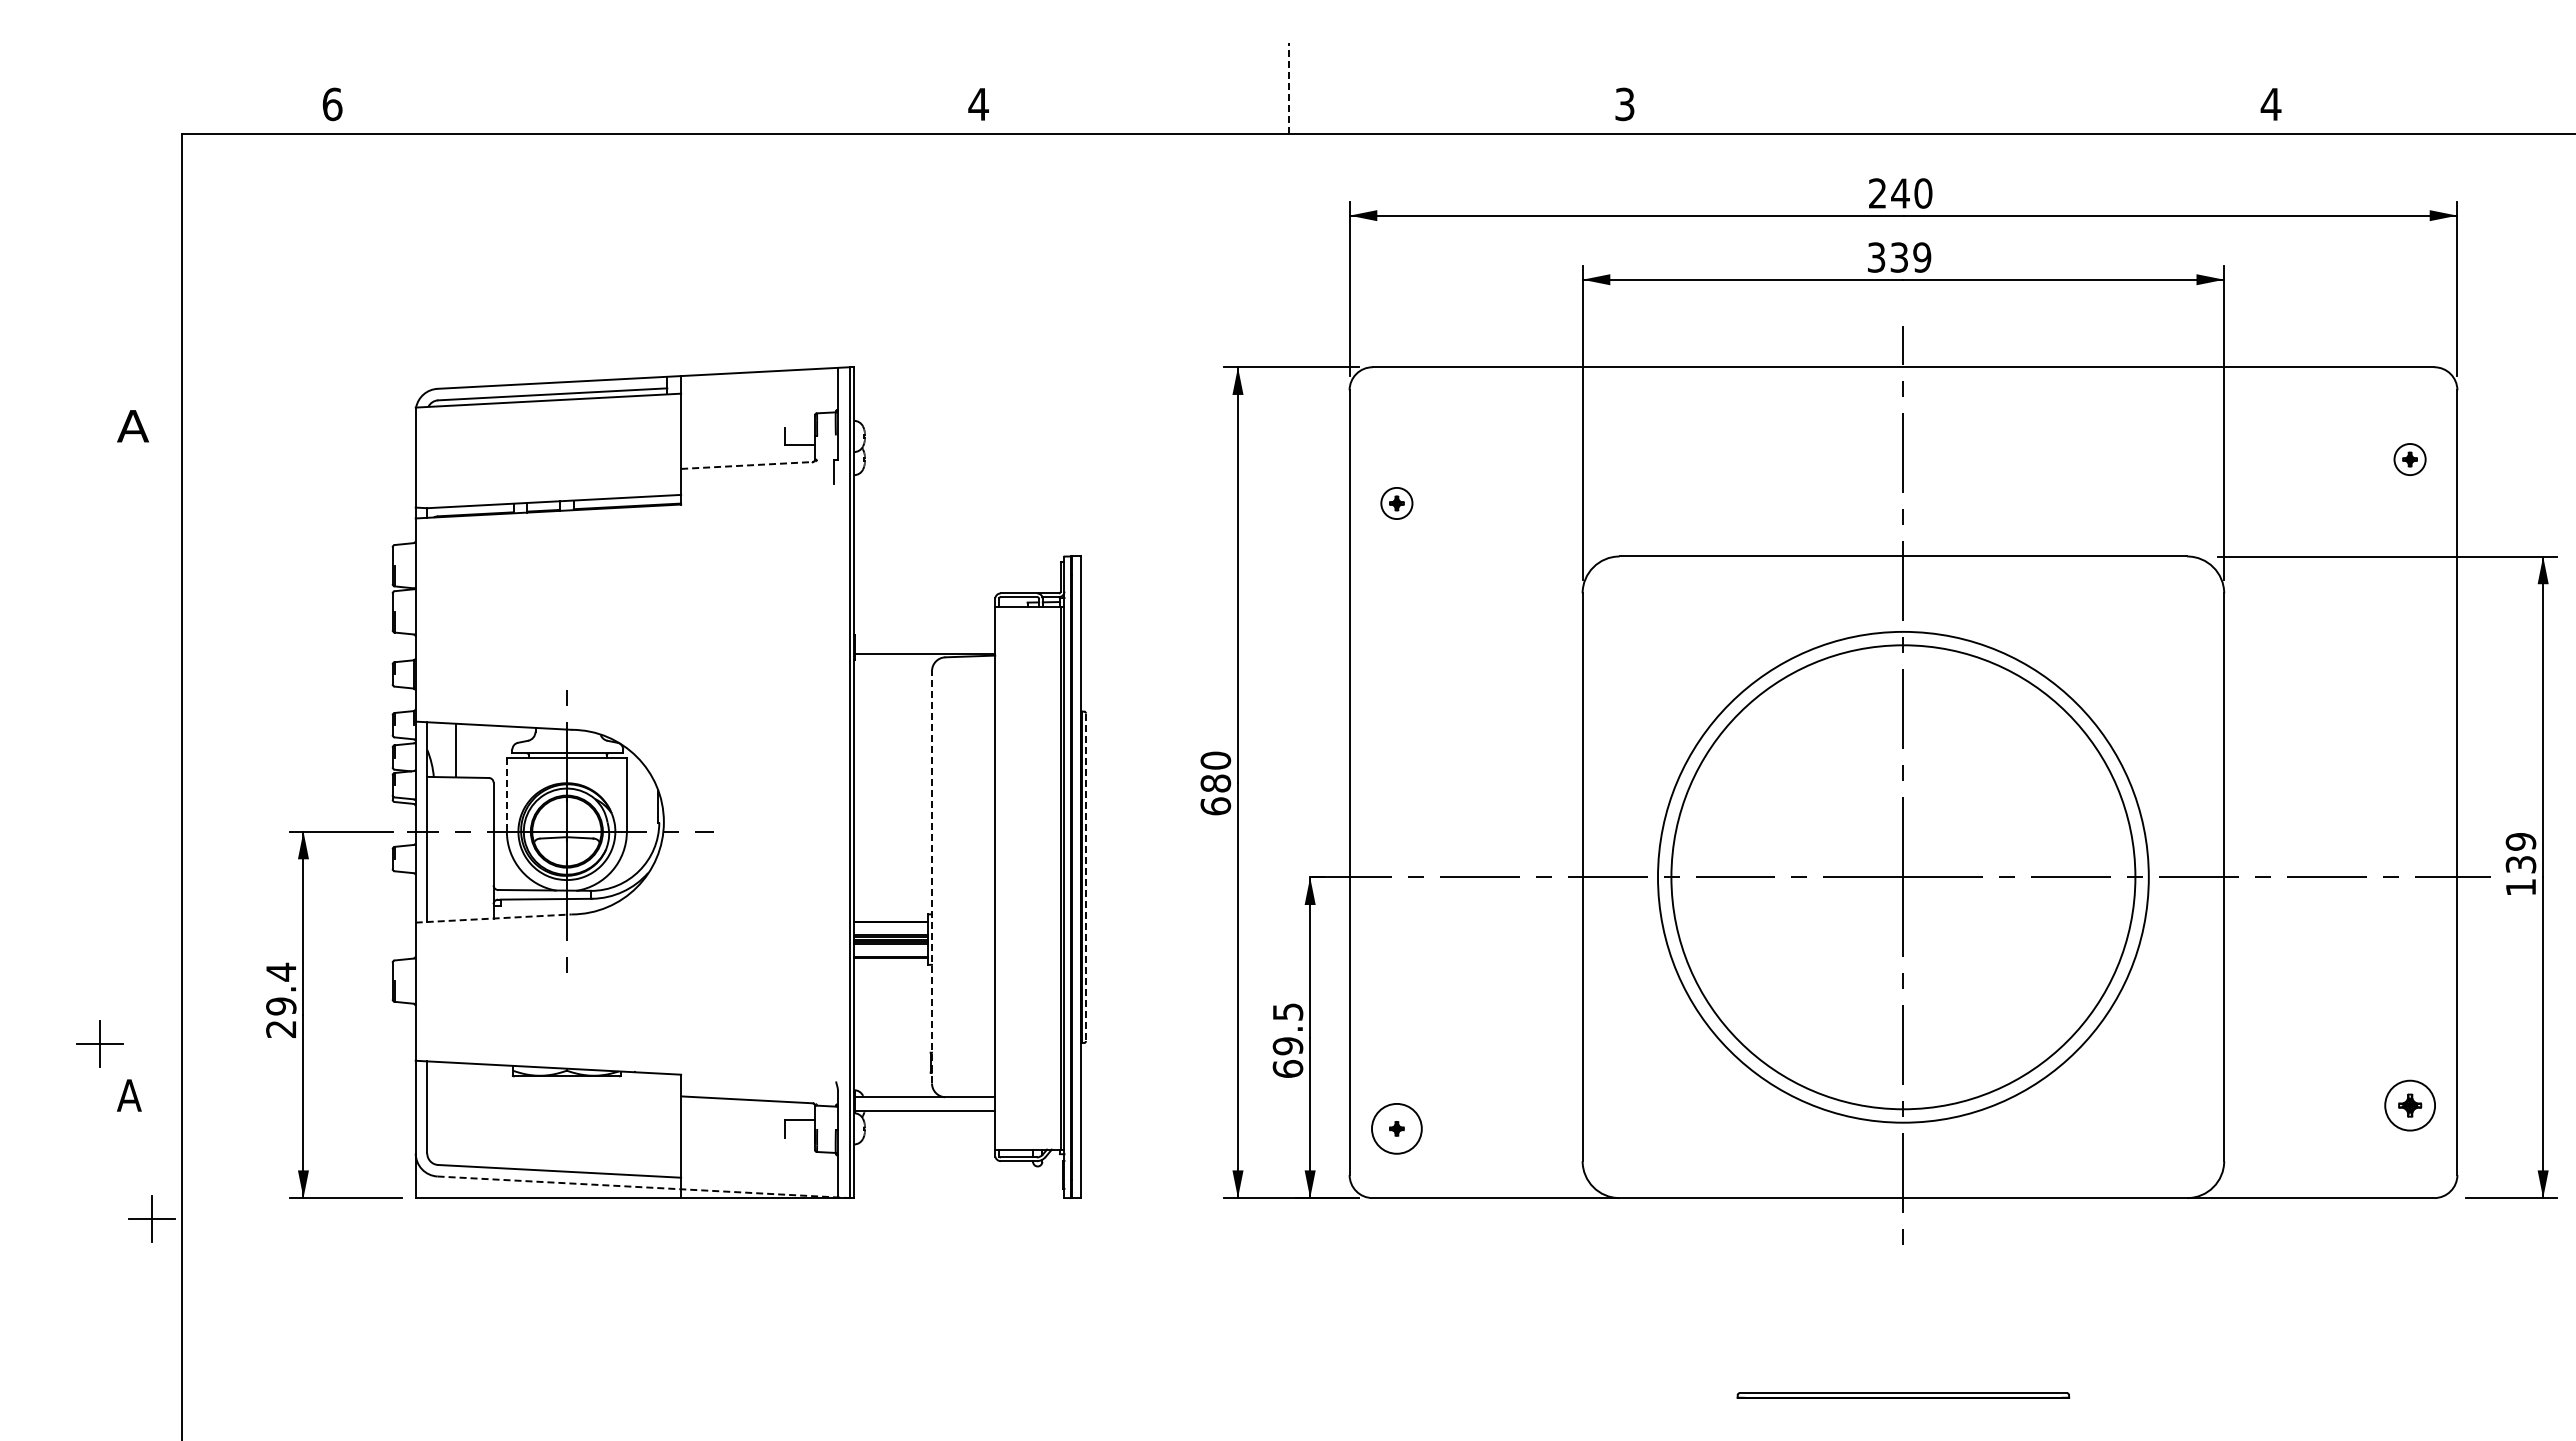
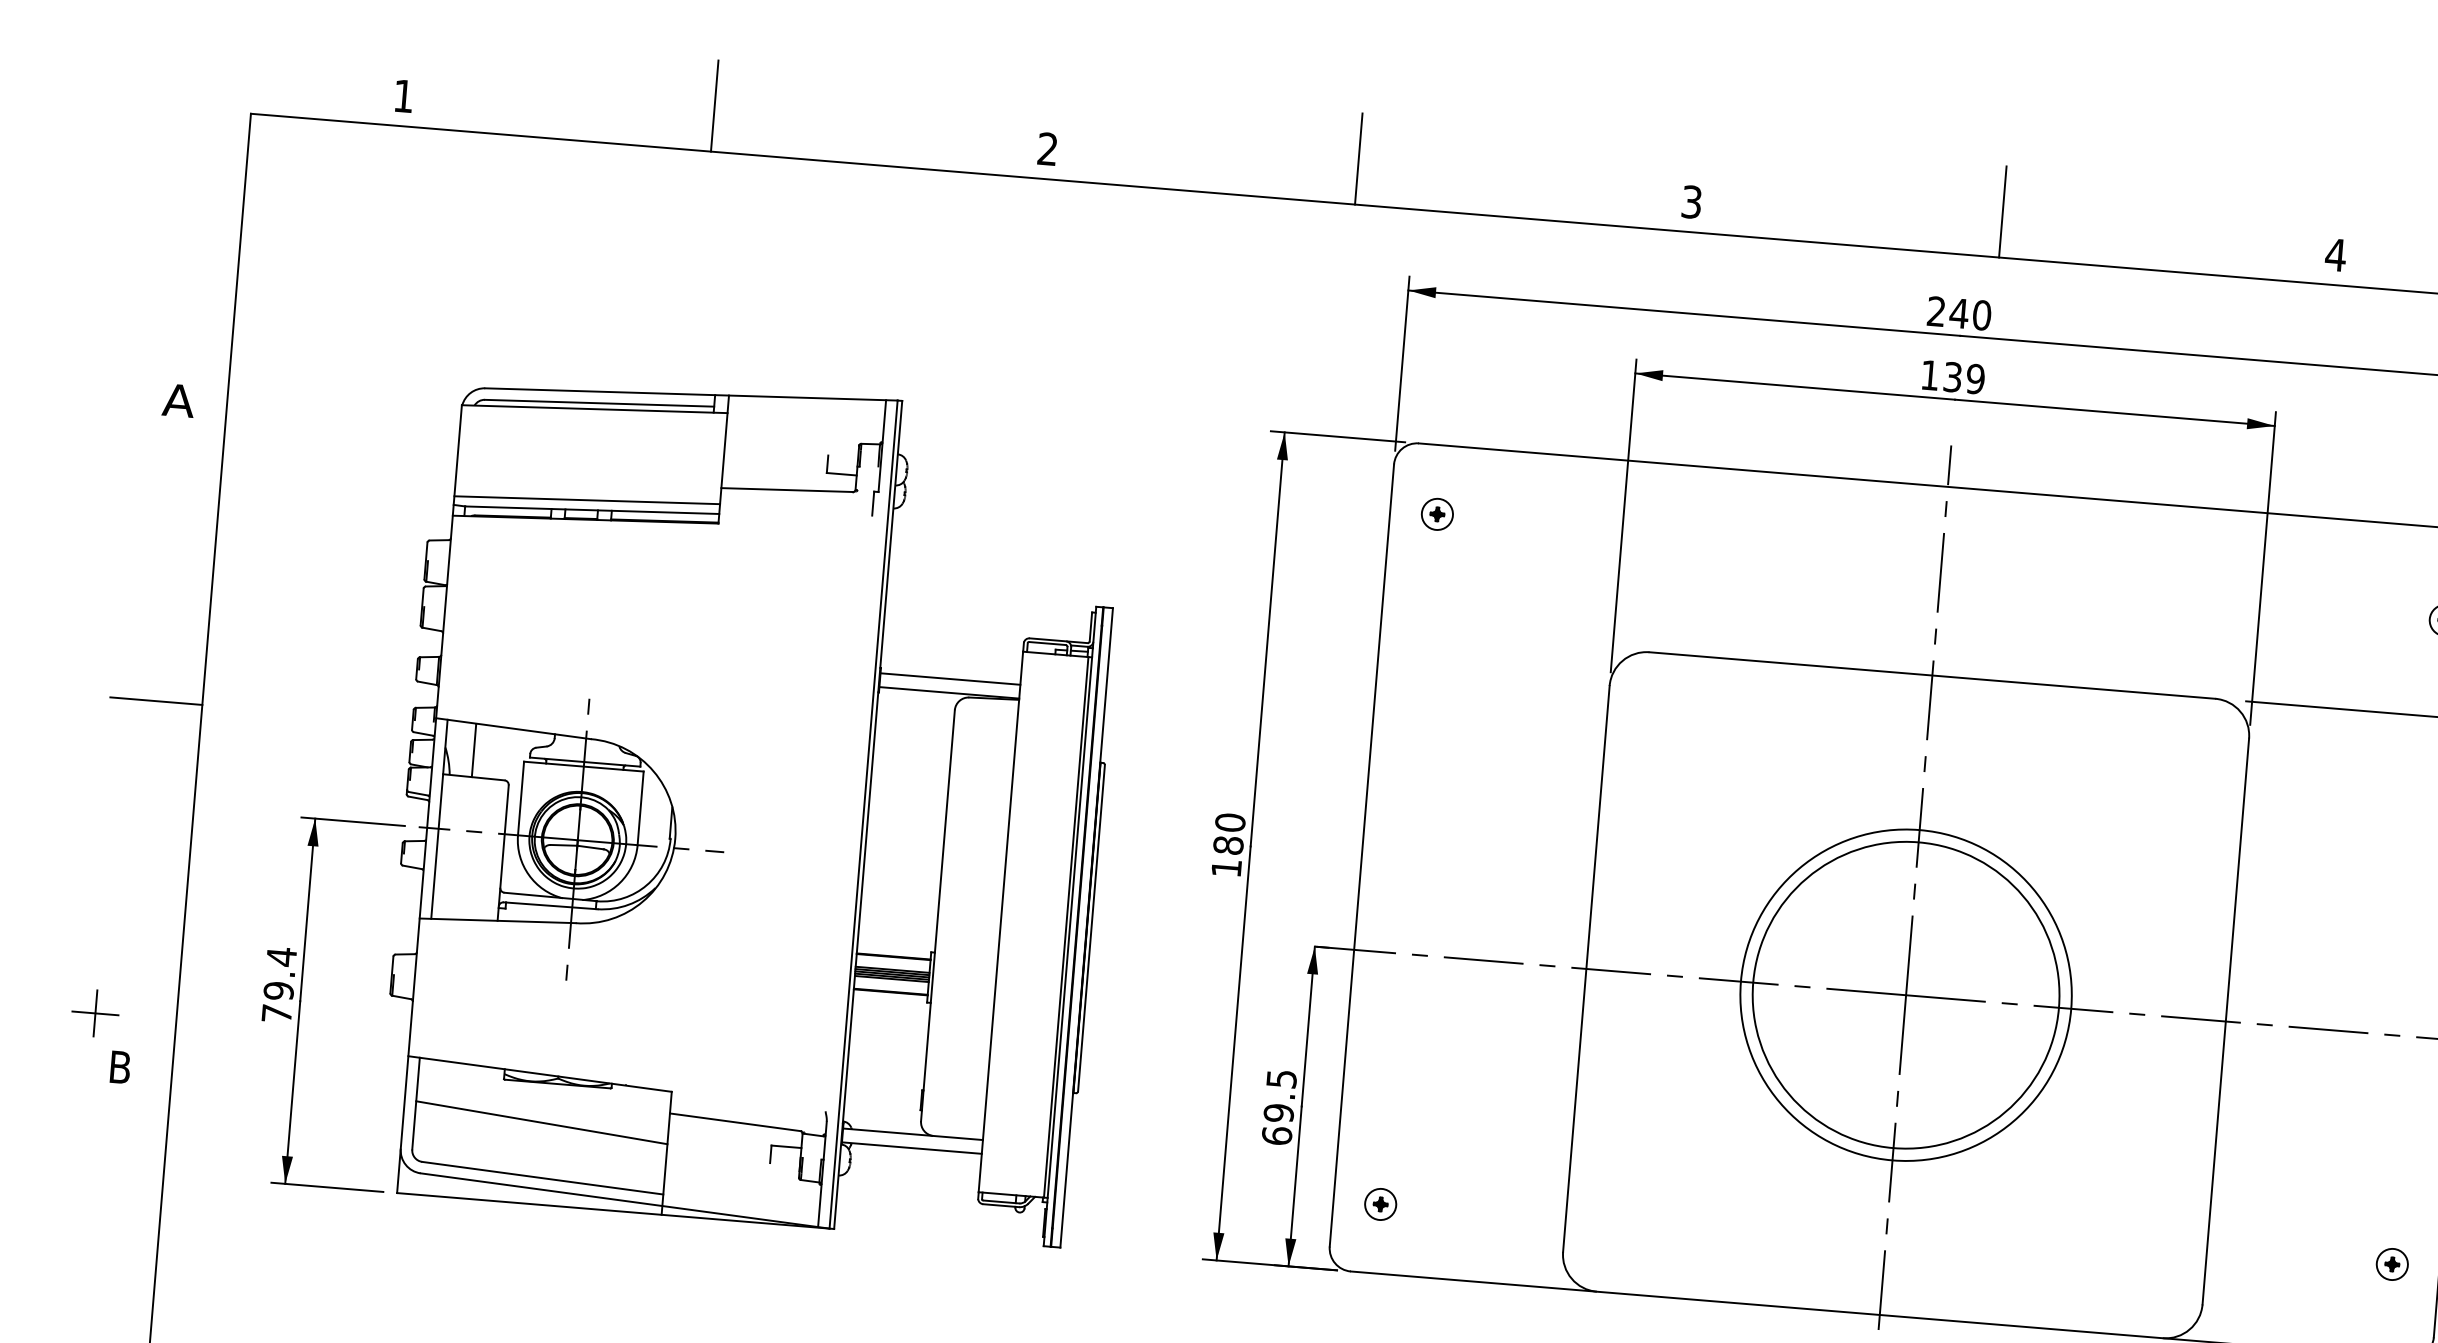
line: (643, 88) -> (715, 105), added
line: (1289, 88) -> (1358, 158), dashed -> solid
line: (1935, 88) -> (2002, 211), added
text: (978, 103) -> (1047, 148), 4 -> 2
text: (332, 104) -> (403, 96), 6 -> 1
text: (1876, 257) -> (1930, 375), 339 -> 139
line: (746, 465) -> (786, 490), dashed -> solid
line: (548, 491) -> (587, 499), added
part: (1396, 503) -> (1437, 514), moved
line: (924, 640) -> (949, 679), added
line: (135, 727) -> (156, 701), added
line: (506, 794) -> (520, 798), dashed -> solid
text: (1215, 806) -> (1226, 868), 680 -> 180
line: (932, 876) -> (938, 914), dashed -> solid
circle: (1903, 876) -> (1906, 994), size x0.62
line: (1086, 877) -> (1091, 928), dashed -> solid
circle: (1903, 877) -> (1906, 995), size x0.71
line: (494, 918) -> (498, 920), dashed -> solid
text: (280, 1029) -> (276, 1013), 29.4 -> 79.4
text: (128, 1095) -> (119, 1067), A -> B
part: (2409, 1105) -> (2391, 1264), size x0.62
line: (554, 1116) -> (542, 1123), added
circle: (1396, 1128) -> (1380, 1204), size x0.62
line: (644, 1187) -> (625, 1201), dashed -> solid
part: (151, 1218) -> (132, 1191), removed

